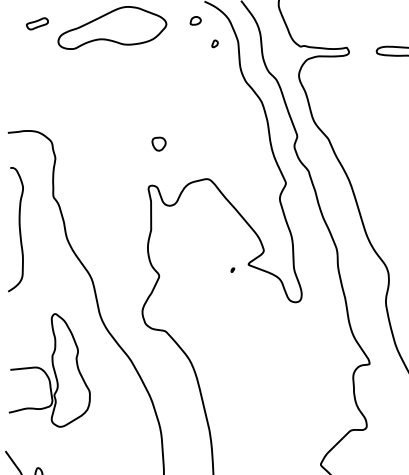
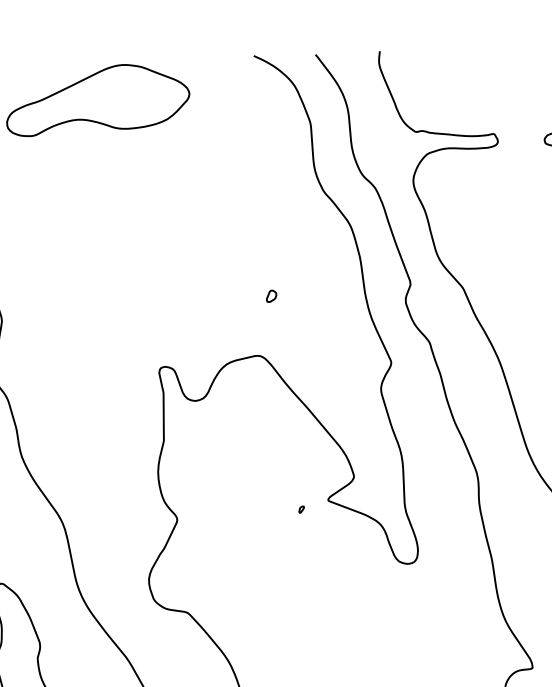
part: (195, 20) -> (238, 87), removed
part: (214, 43) -> (270, 295), moved
part: (158, 143) -> (176, 295), removed

